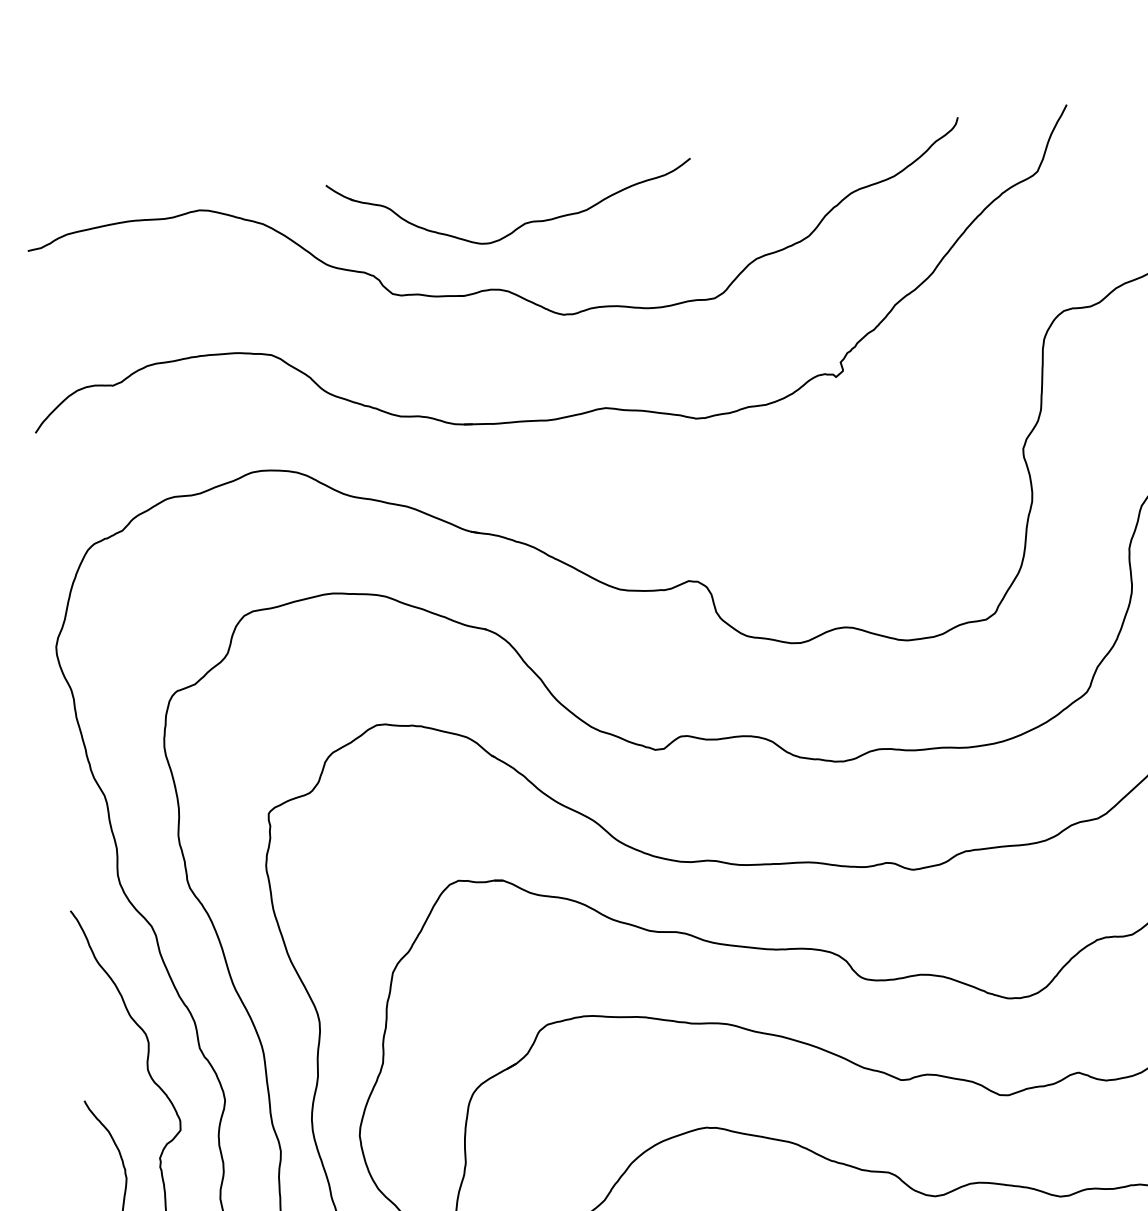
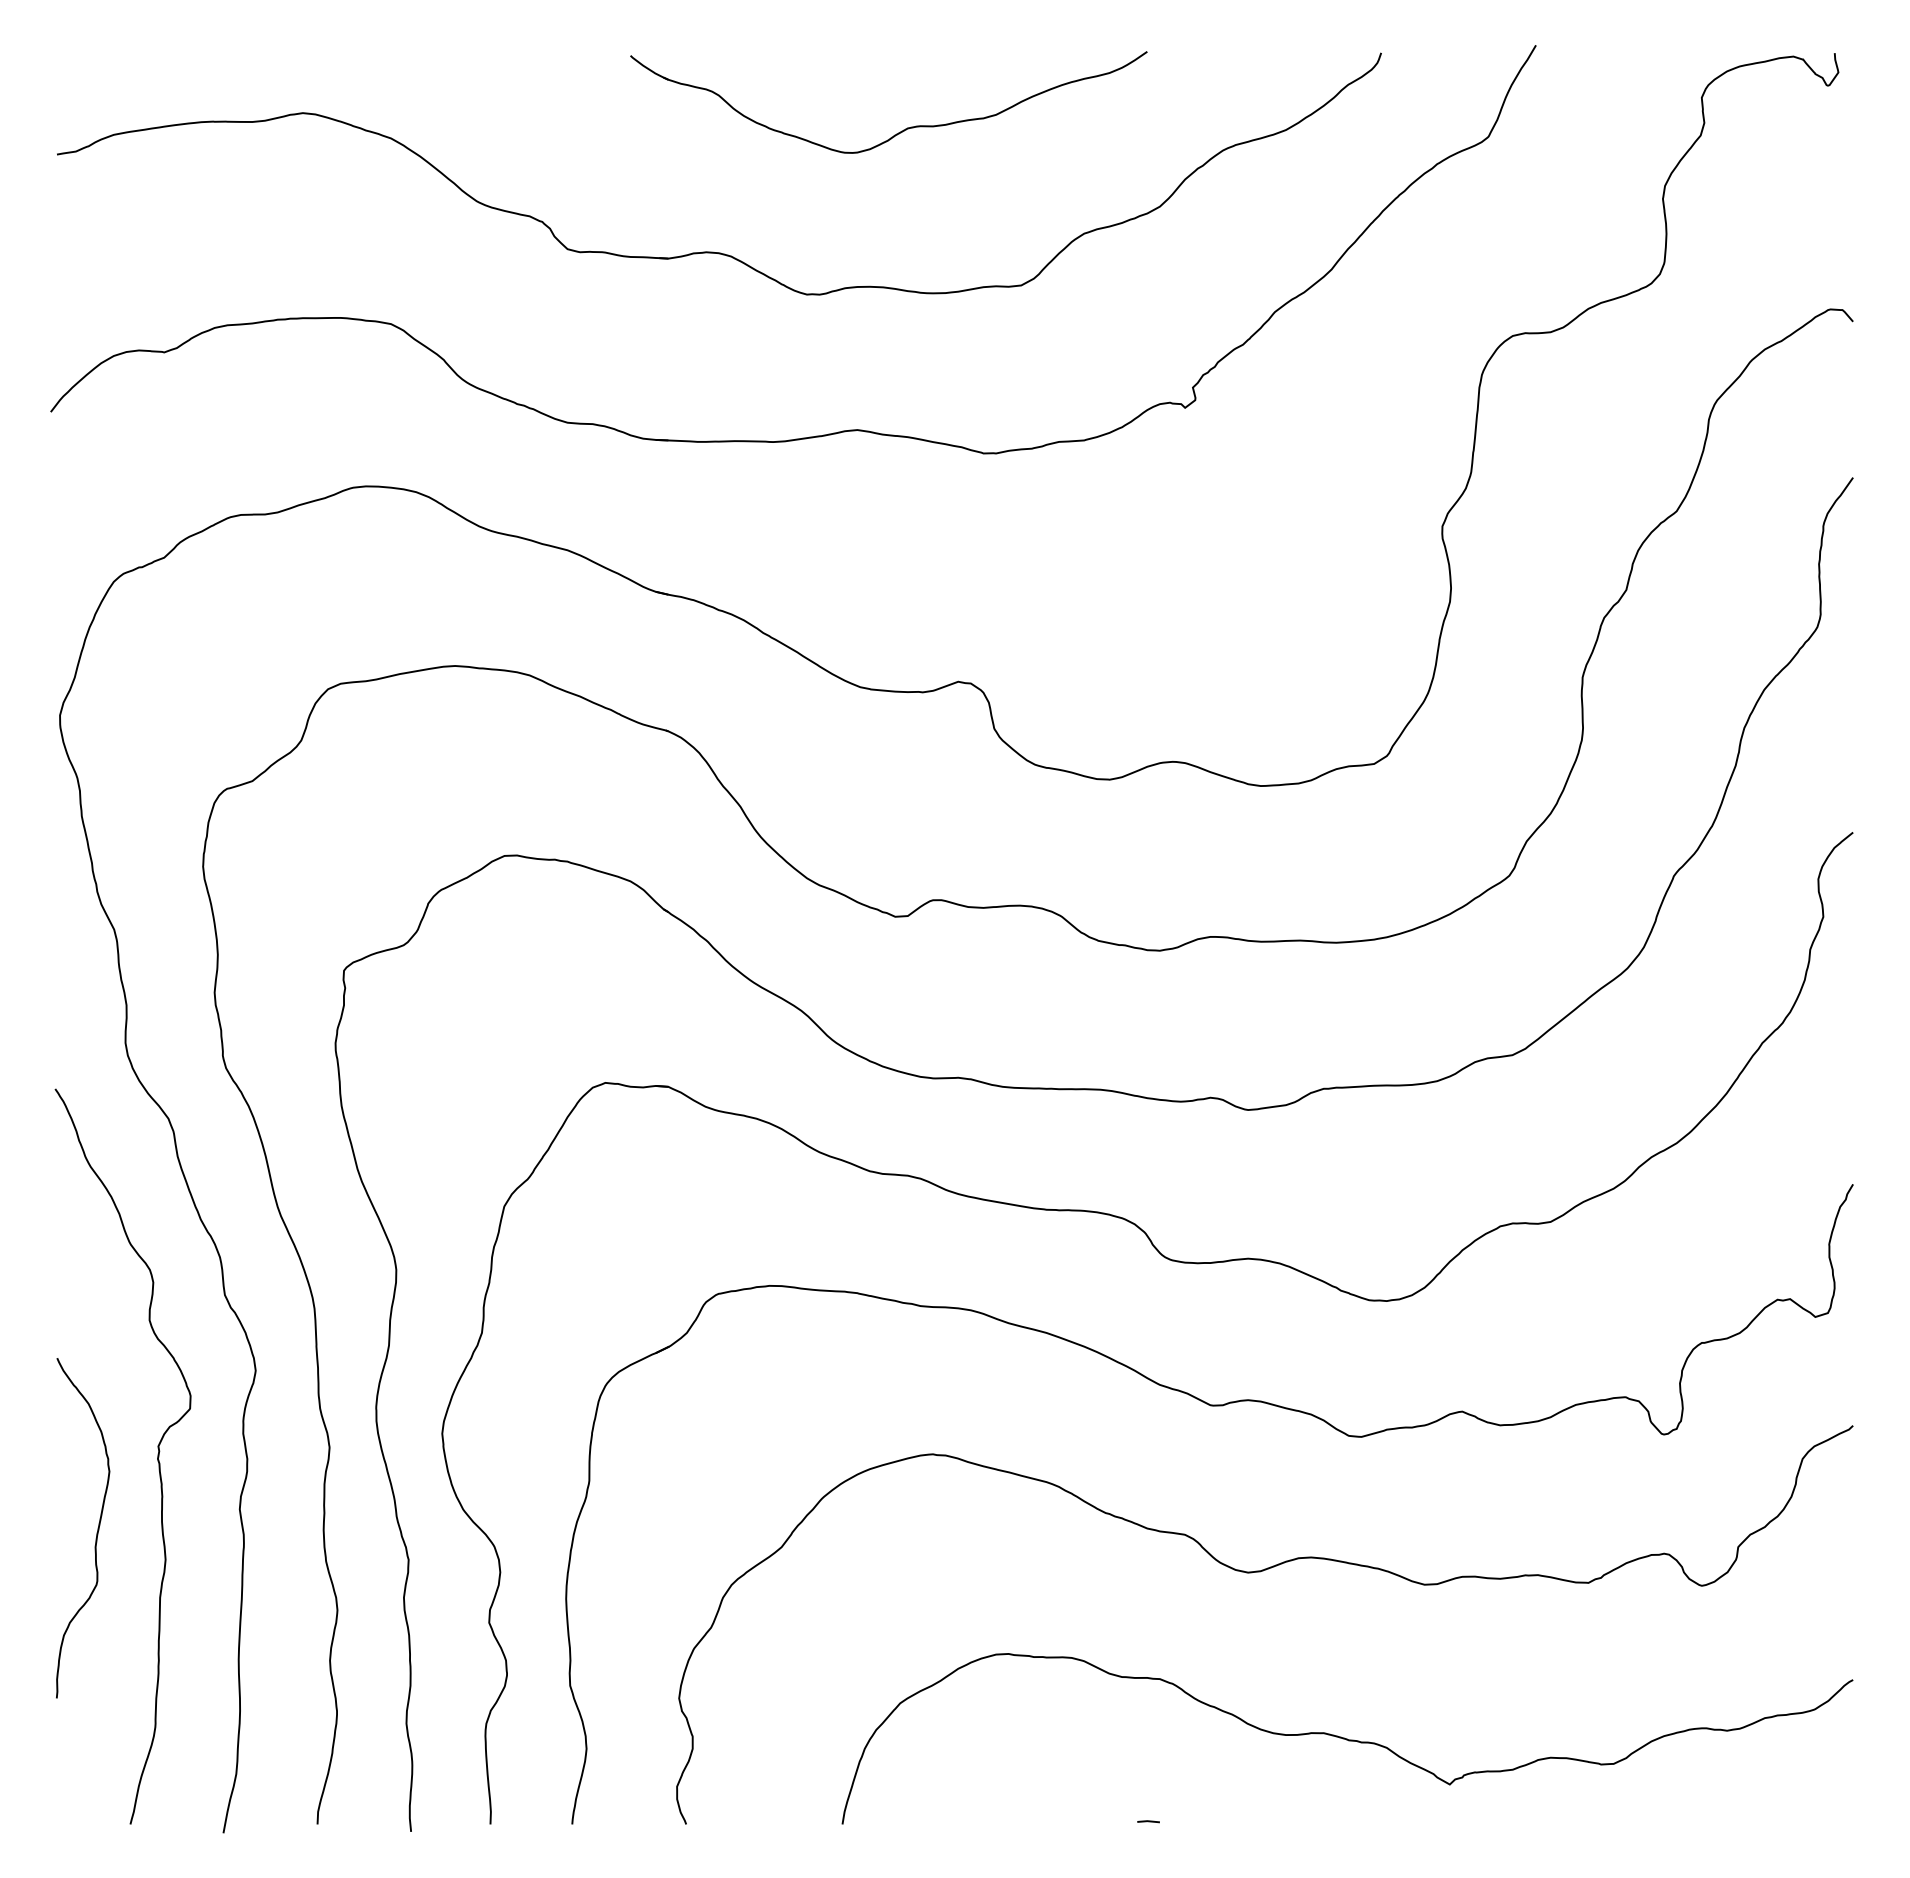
part: (520, 225) -> (901, 130), moved

